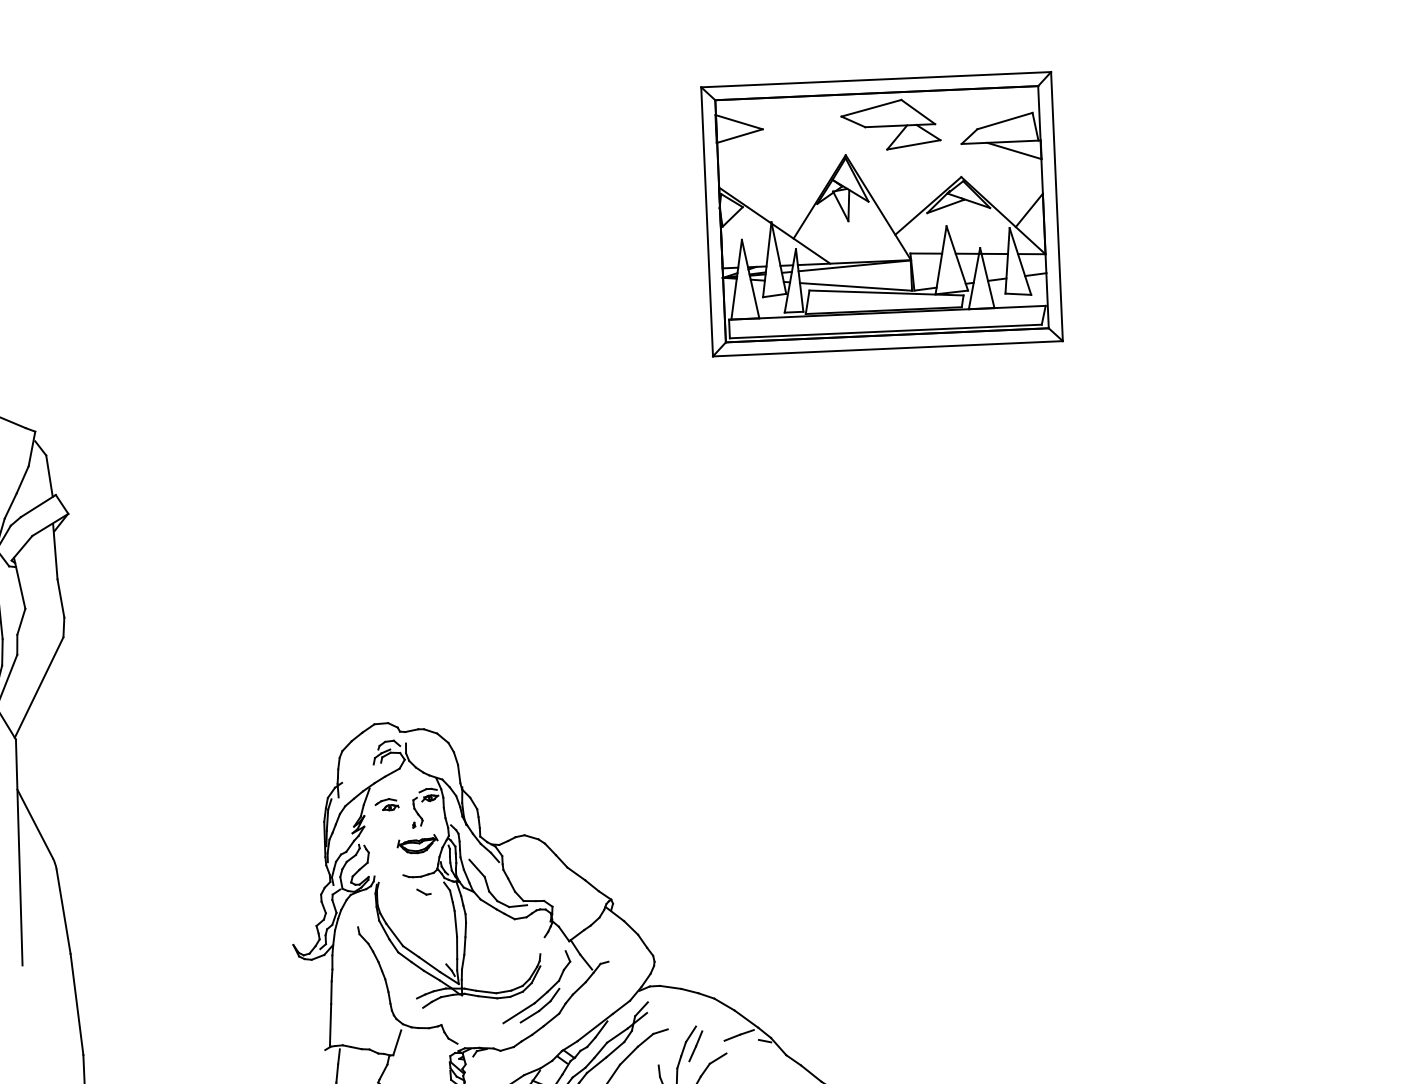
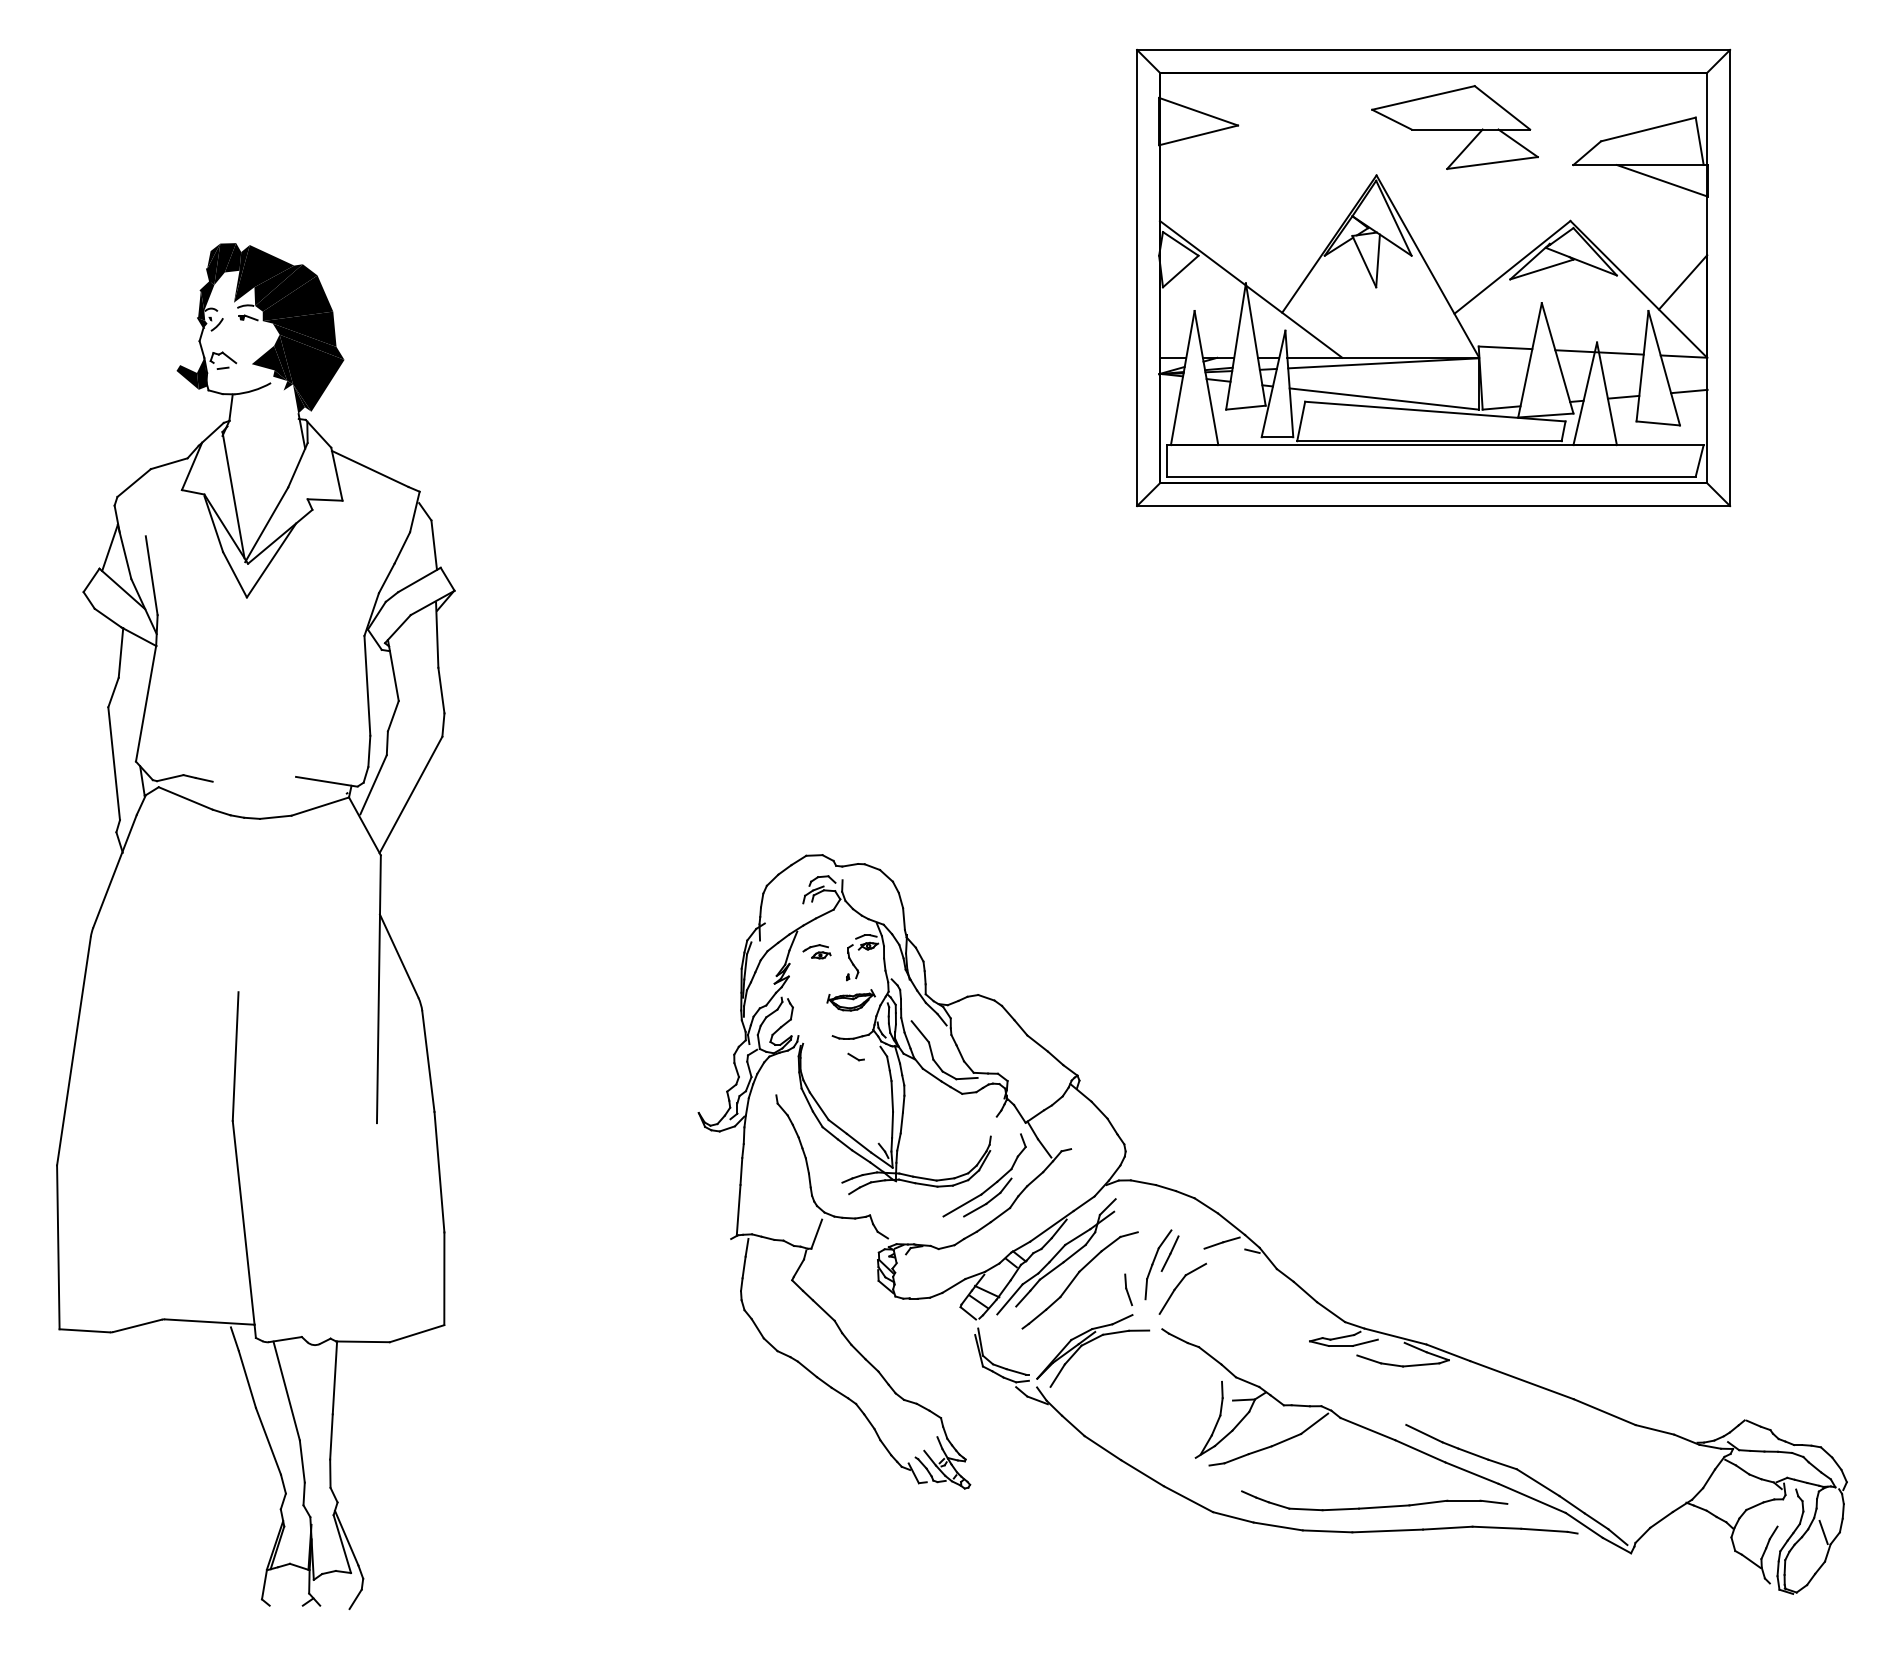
part: (881, 213) -> (1433, 277), size x1.43

